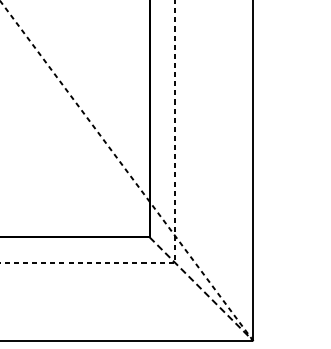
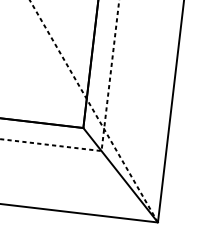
line: (201, 289) -> (120, 175), dashed -> solid

